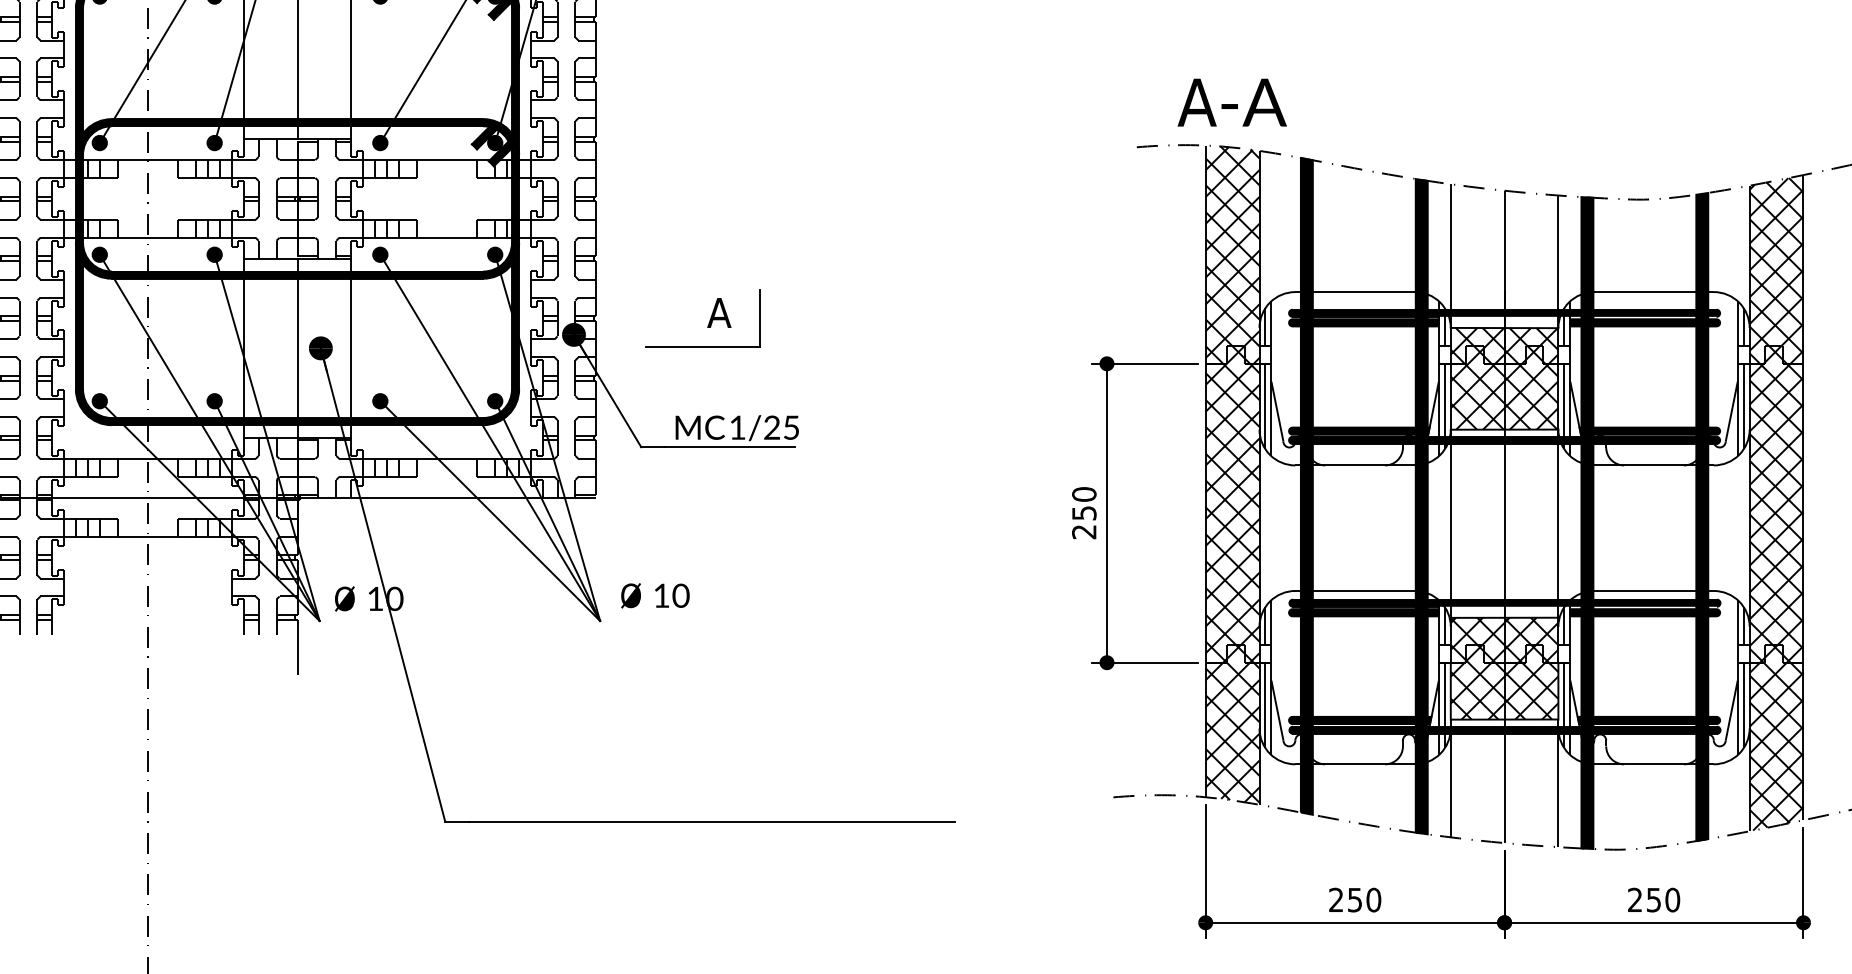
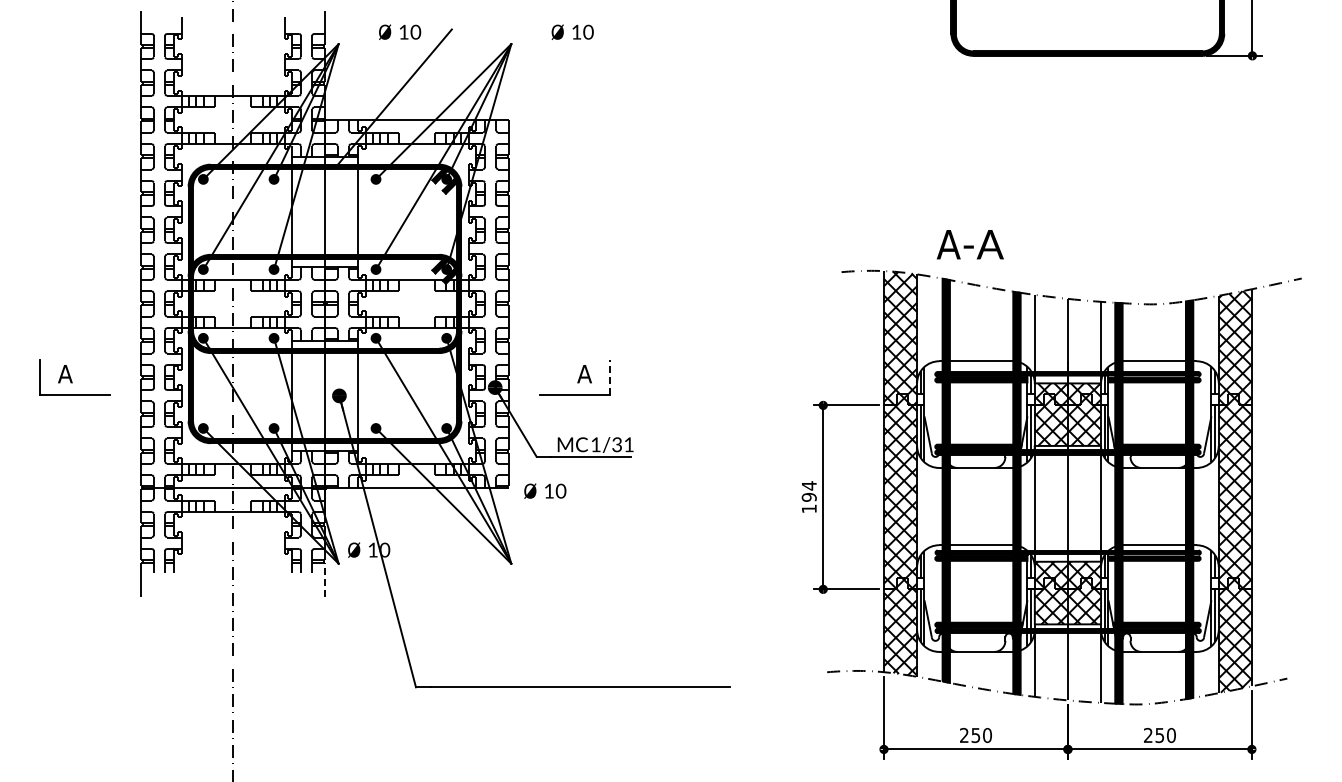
text: (1230, 102) -> (969, 244), moved
line: (759, 318) -> (609, 377), solid -> dashed
text: (780, 427) -> (622, 444), 1/25 -> 1/31
text: (1083, 513) -> (808, 497), 250 -> 194
text: (655, 594) -> (545, 490), moved
line: (298, 646) -> (325, 579), solid -> dashed

